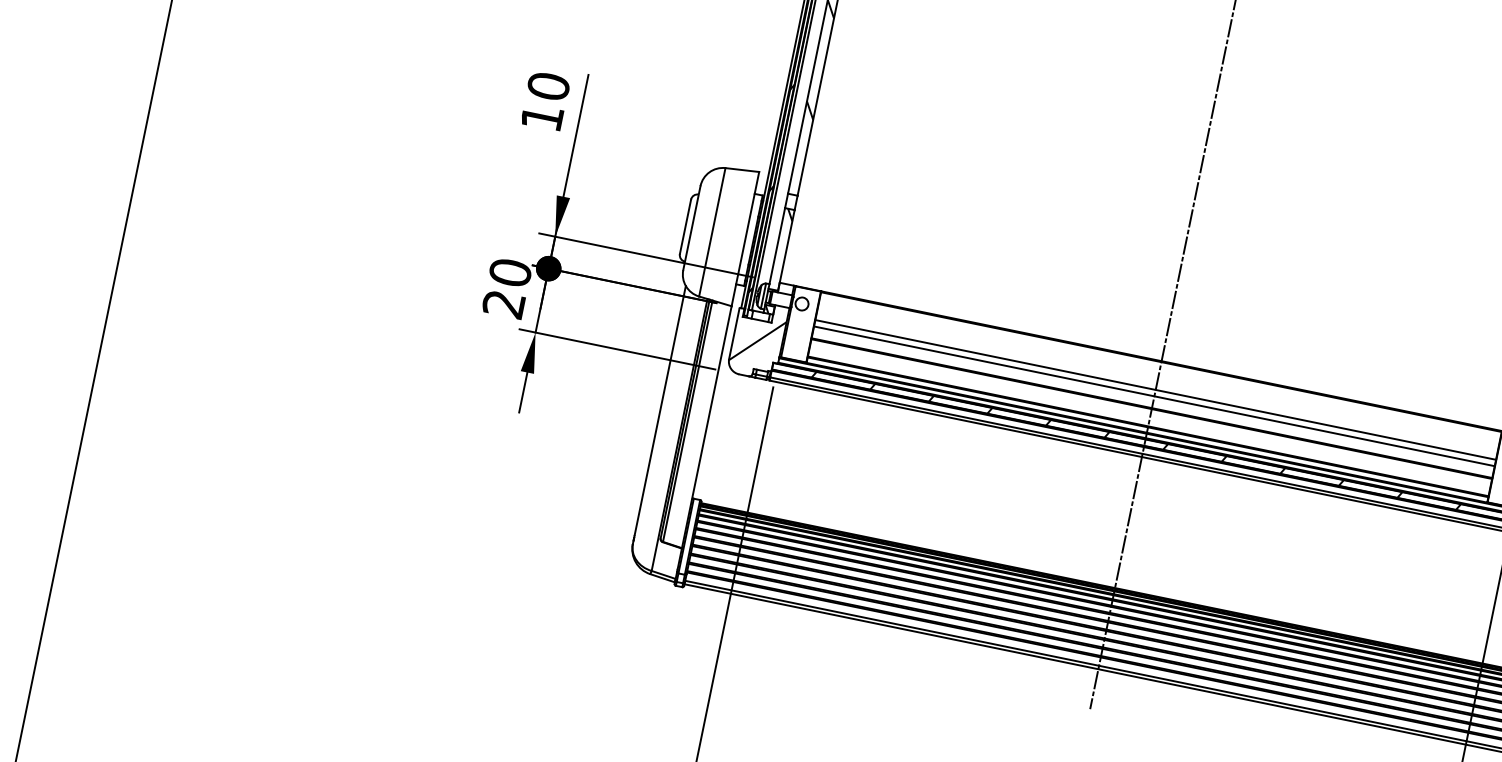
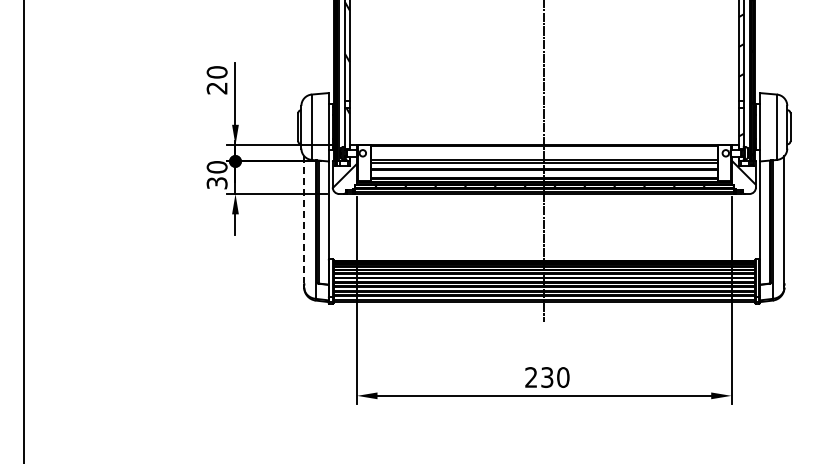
text: (540, 117) -> (216, 88), 10 -> 20
text: (504, 304) -> (217, 183), 20 -> 30
line: (660, 412) -> (304, 220), solid -> dashed

